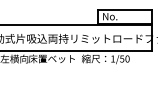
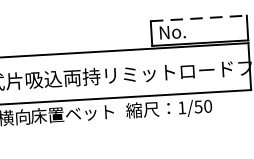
line: (125, 9) -> (199, 17), solid -> dashed

